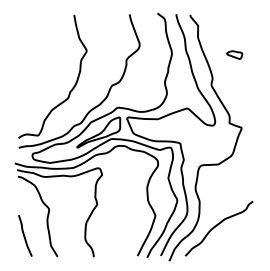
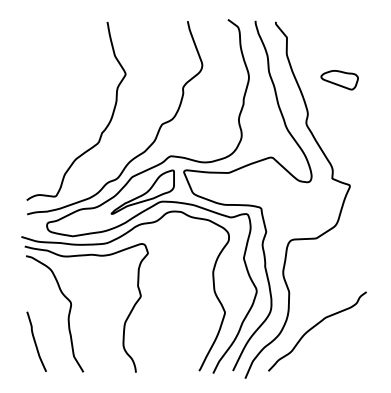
part: (234, 54) -> (339, 79), size x1.67

